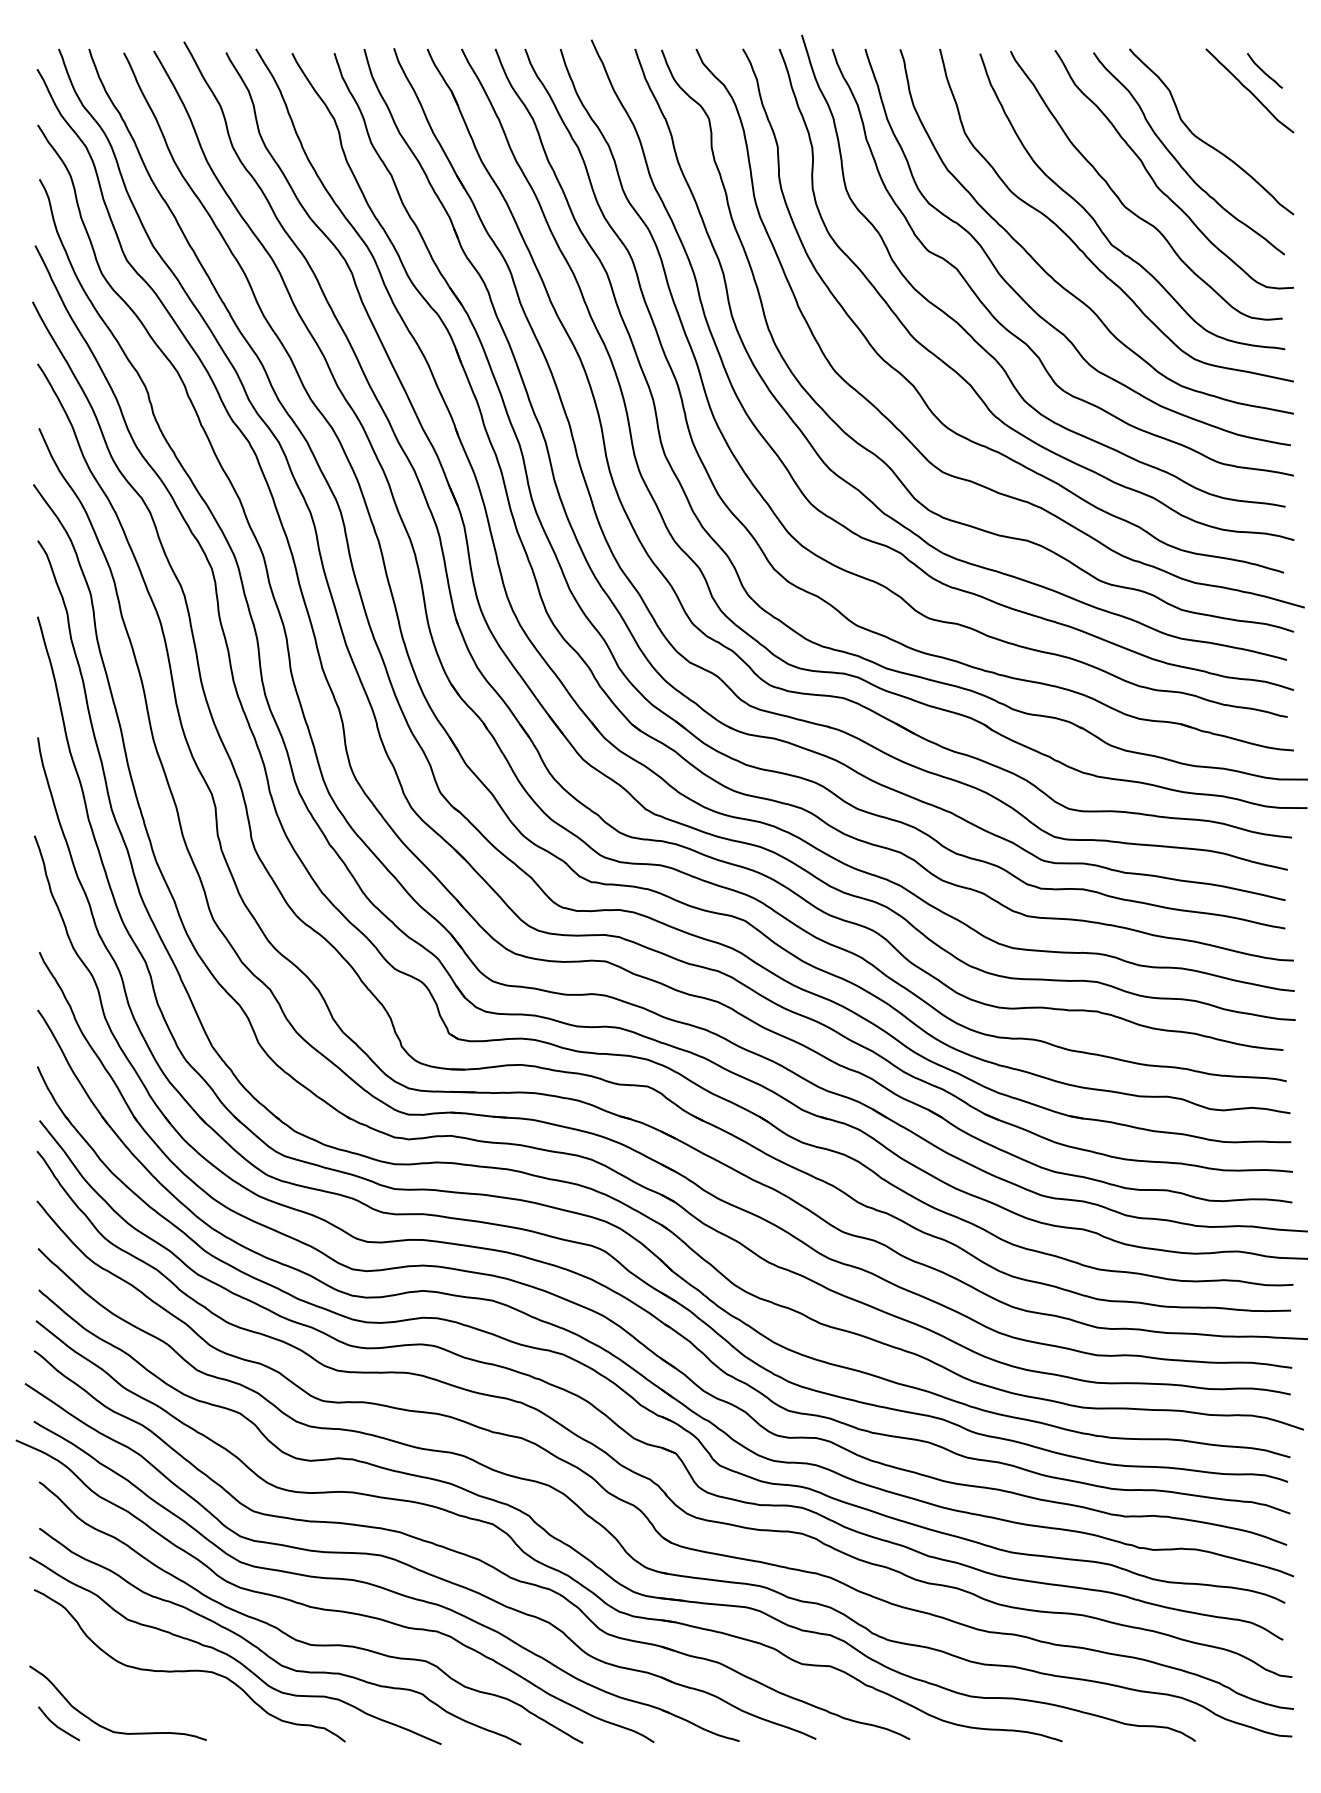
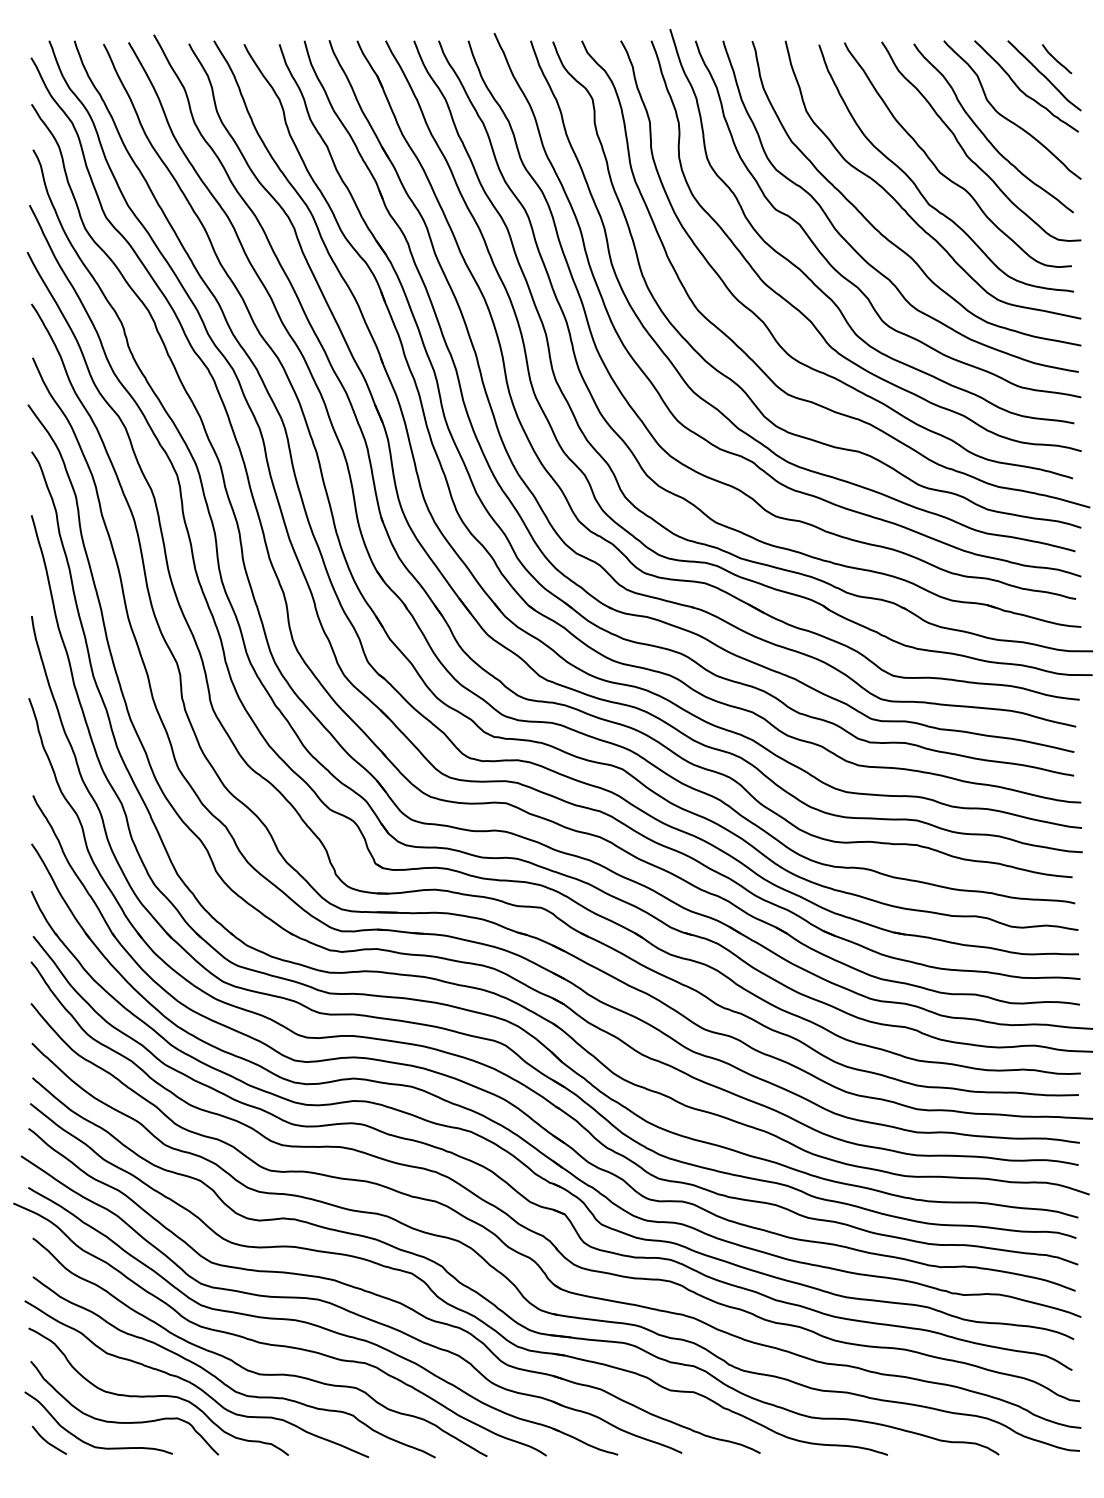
curve: (1223, 108) -> (1022, 90), added
curve: (148, 1702) -> (124, 1422), added

